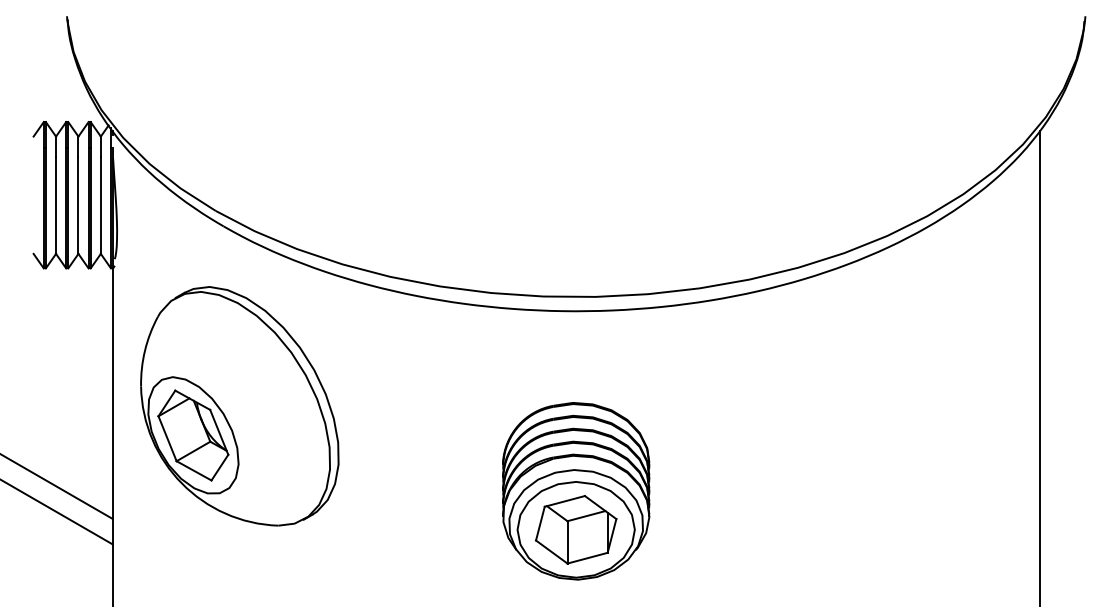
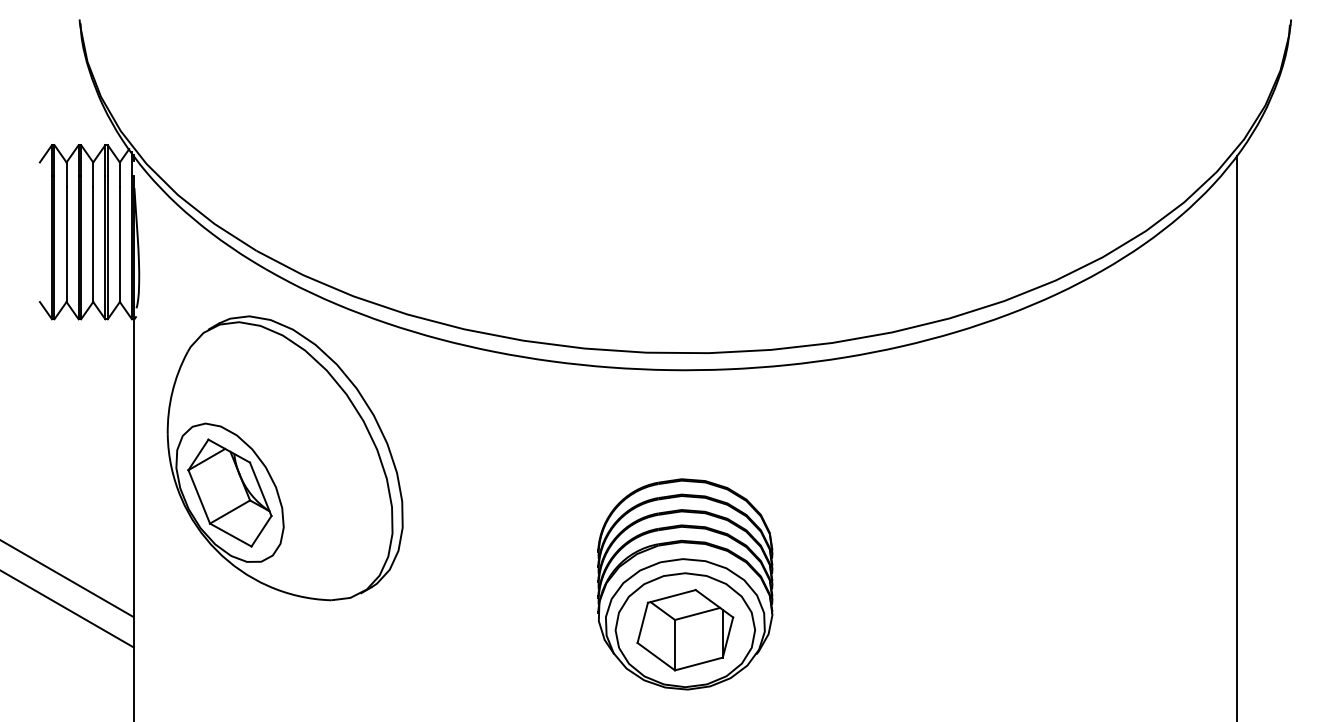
part: (239, 406) -> (284, 458), moved

